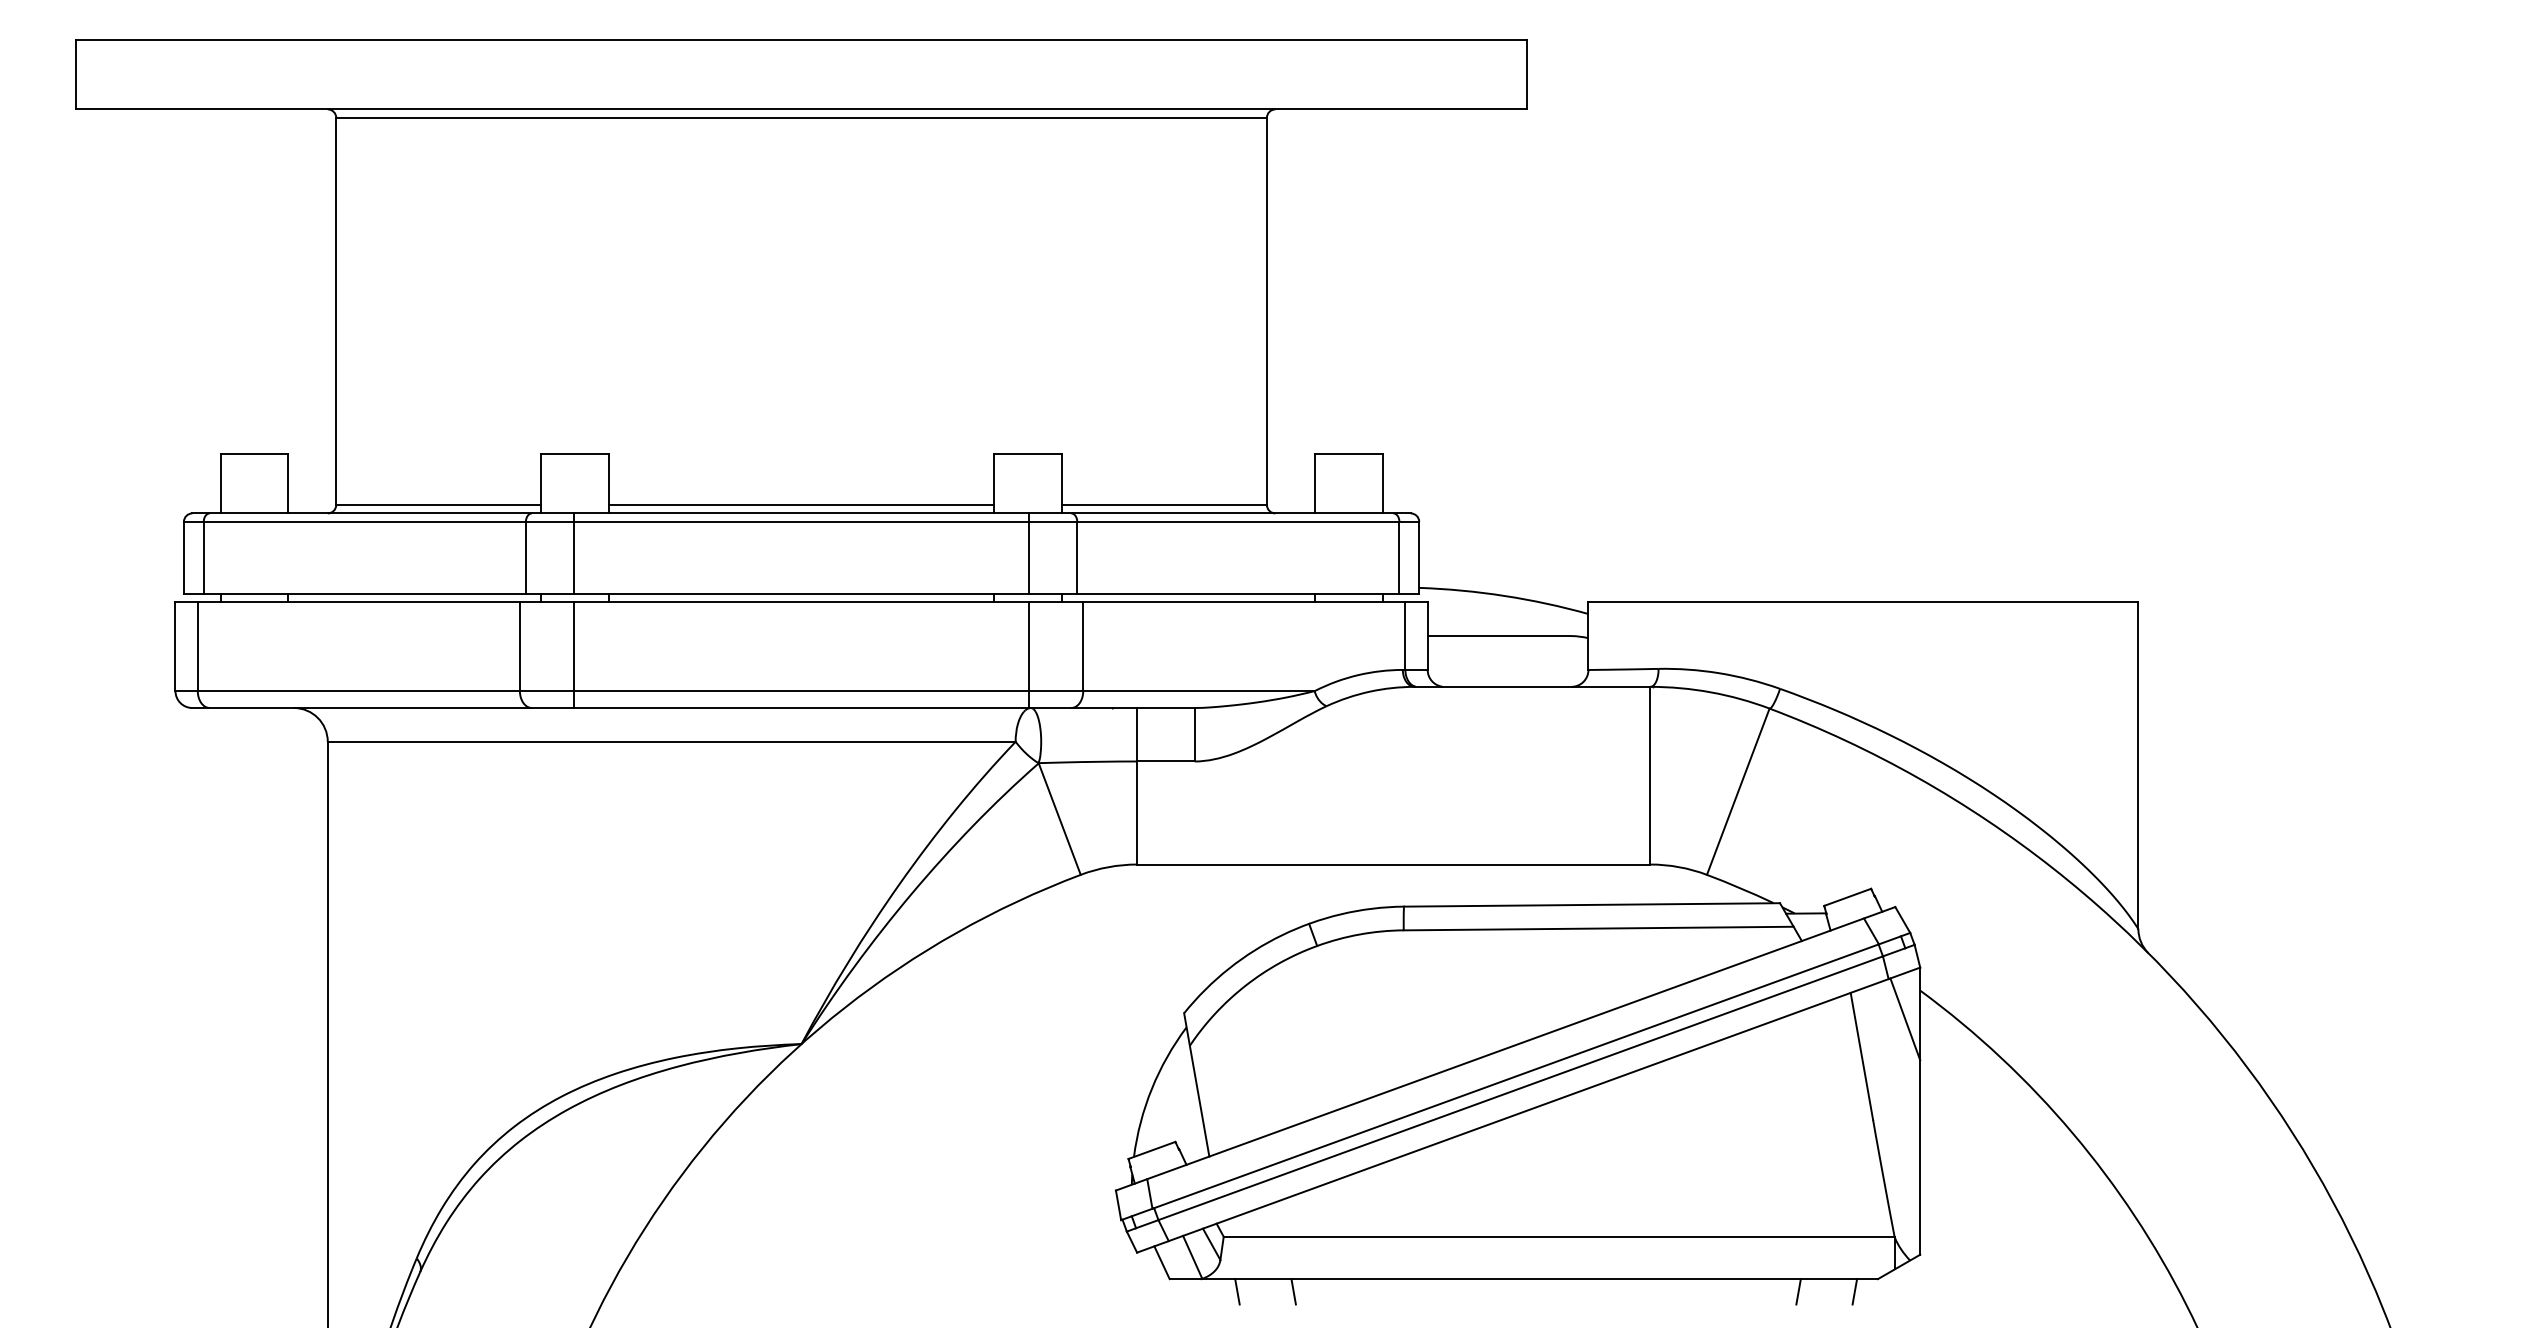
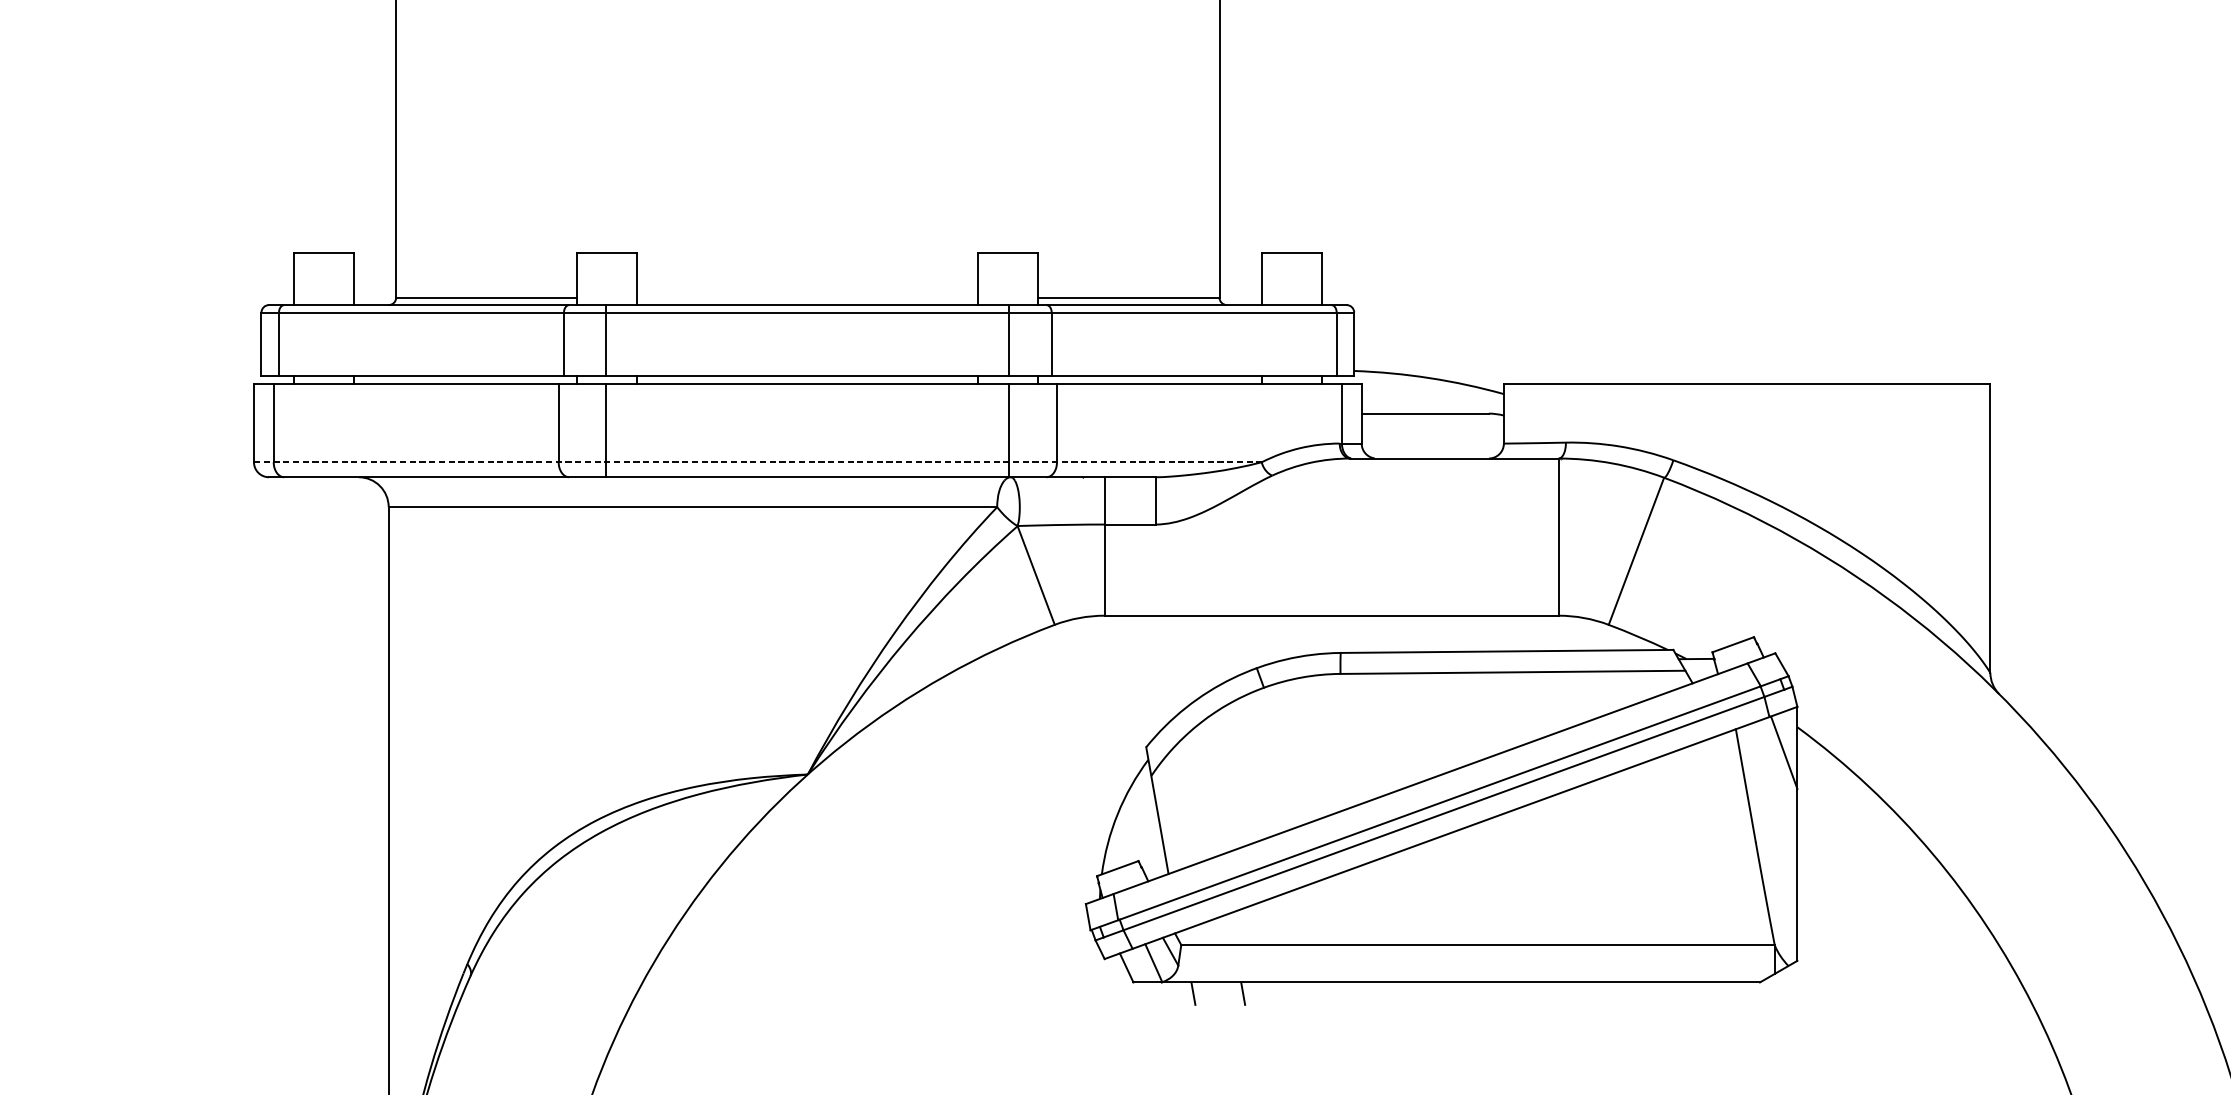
line: (801, 504) -> (807, 297), removed
line: (745, 691) -> (758, 462), solid -> dashed
line: (1798, 1291) -> (1689, 993), removed
line: (1854, 1291) -> (1739, 993), removed

